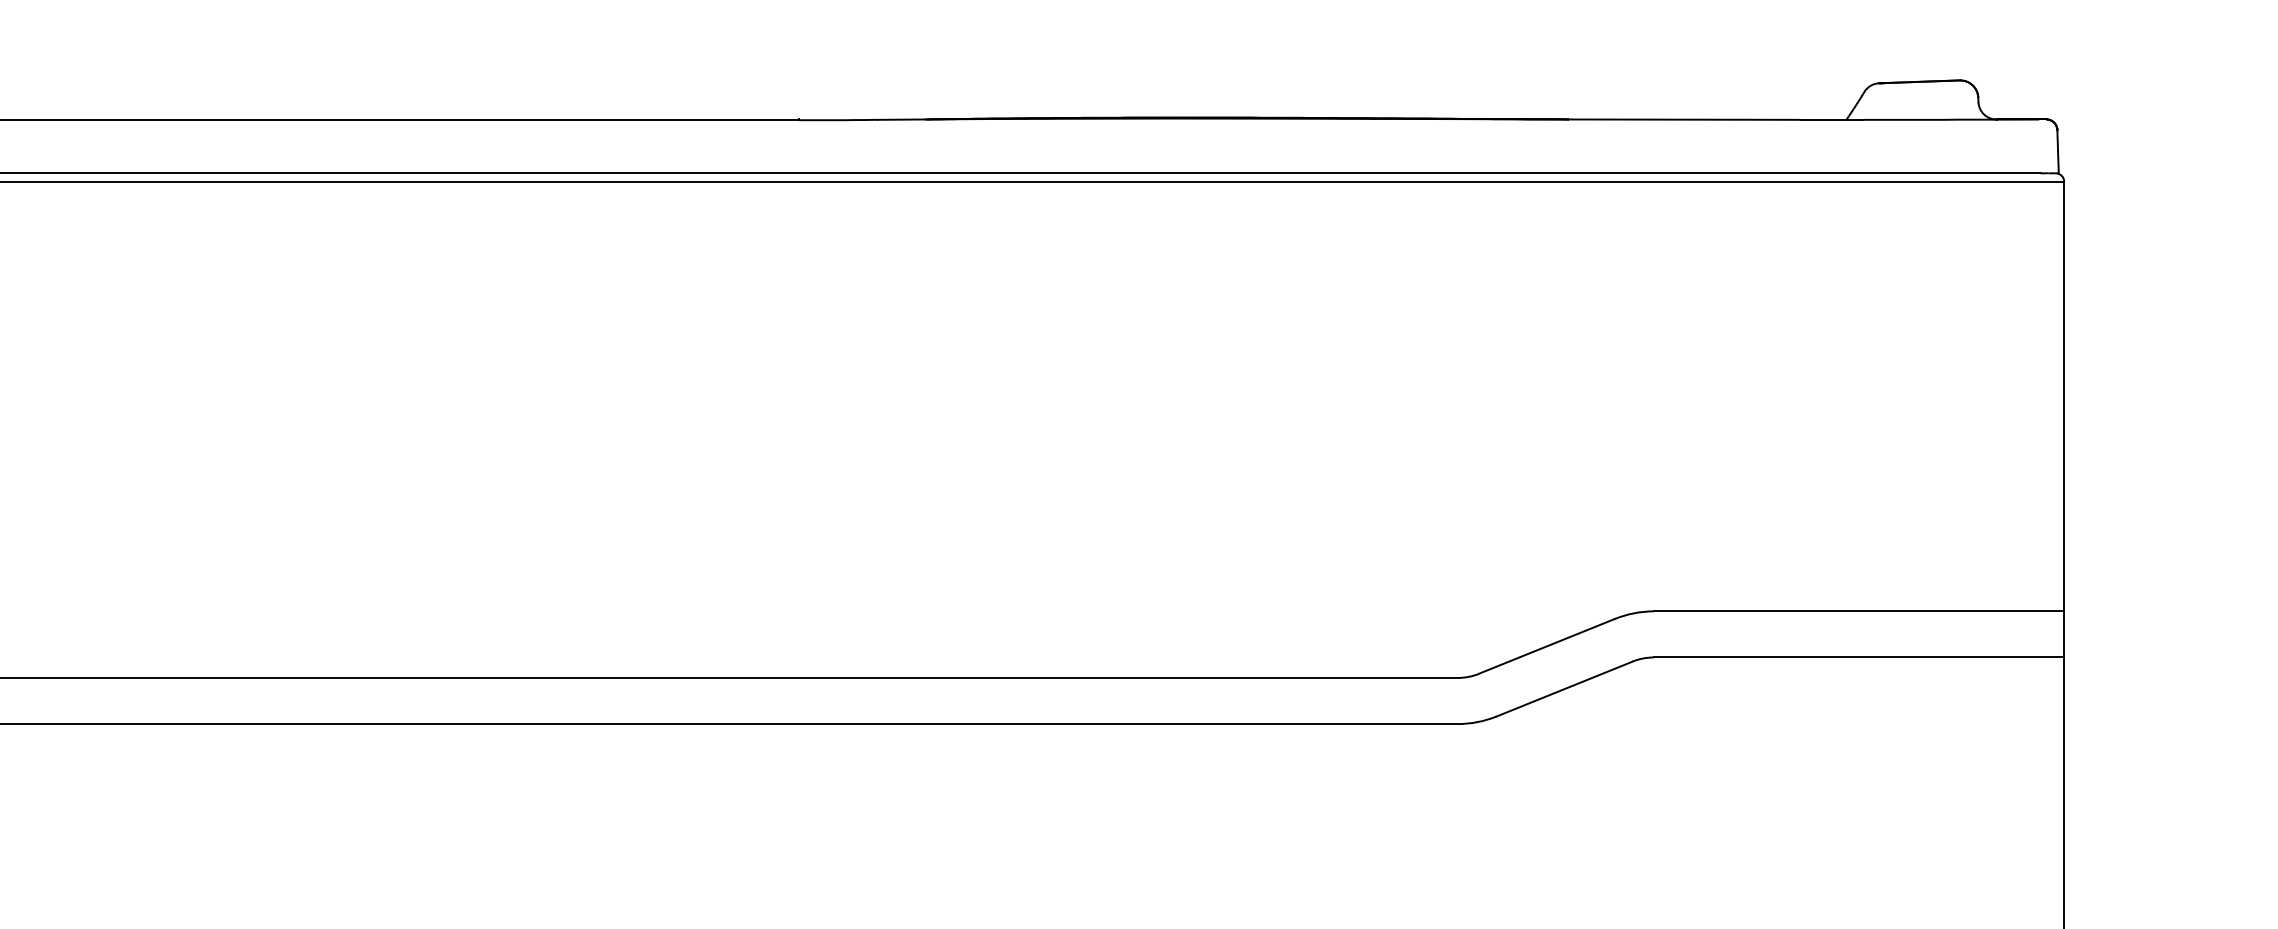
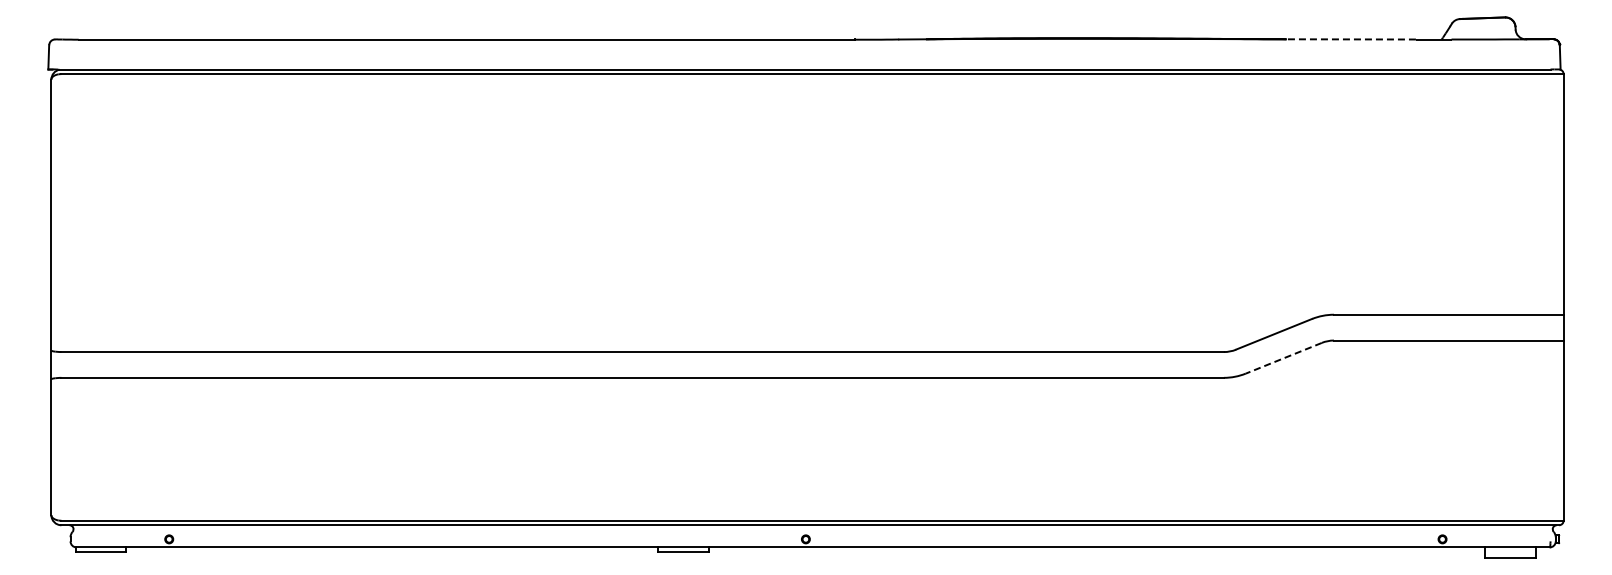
line: (1685, 119) -> (1351, 39), solid -> dashed
line: (1563, 689) -> (1283, 358), solid -> dashed

